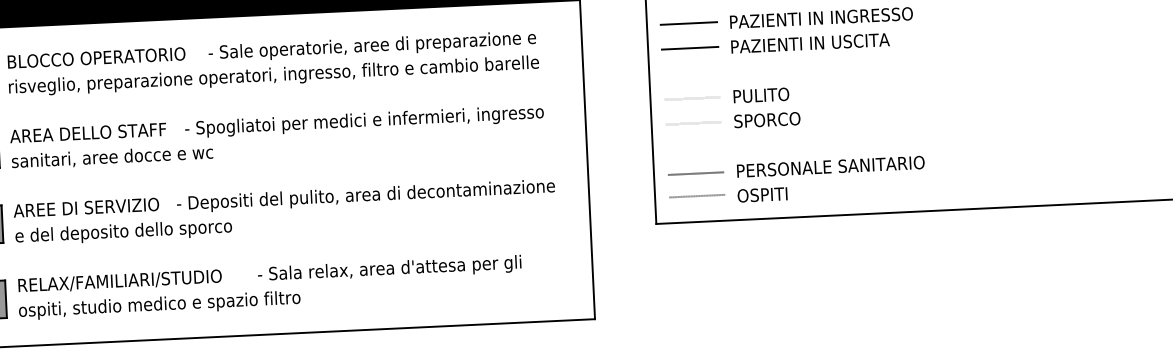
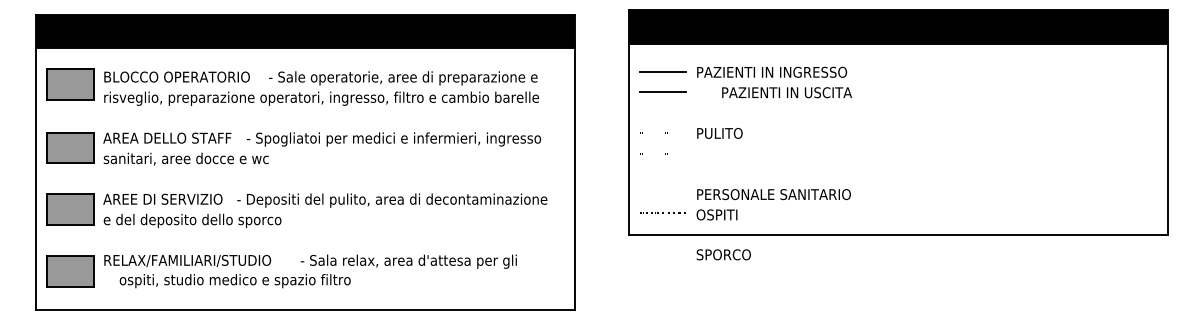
text: (809, 43) -> (786, 92), moved
text: (766, 119) -> (723, 254), moved
line: (696, 173) -> (663, 194), removed
text: (158, 305) -> (234, 281), moved

